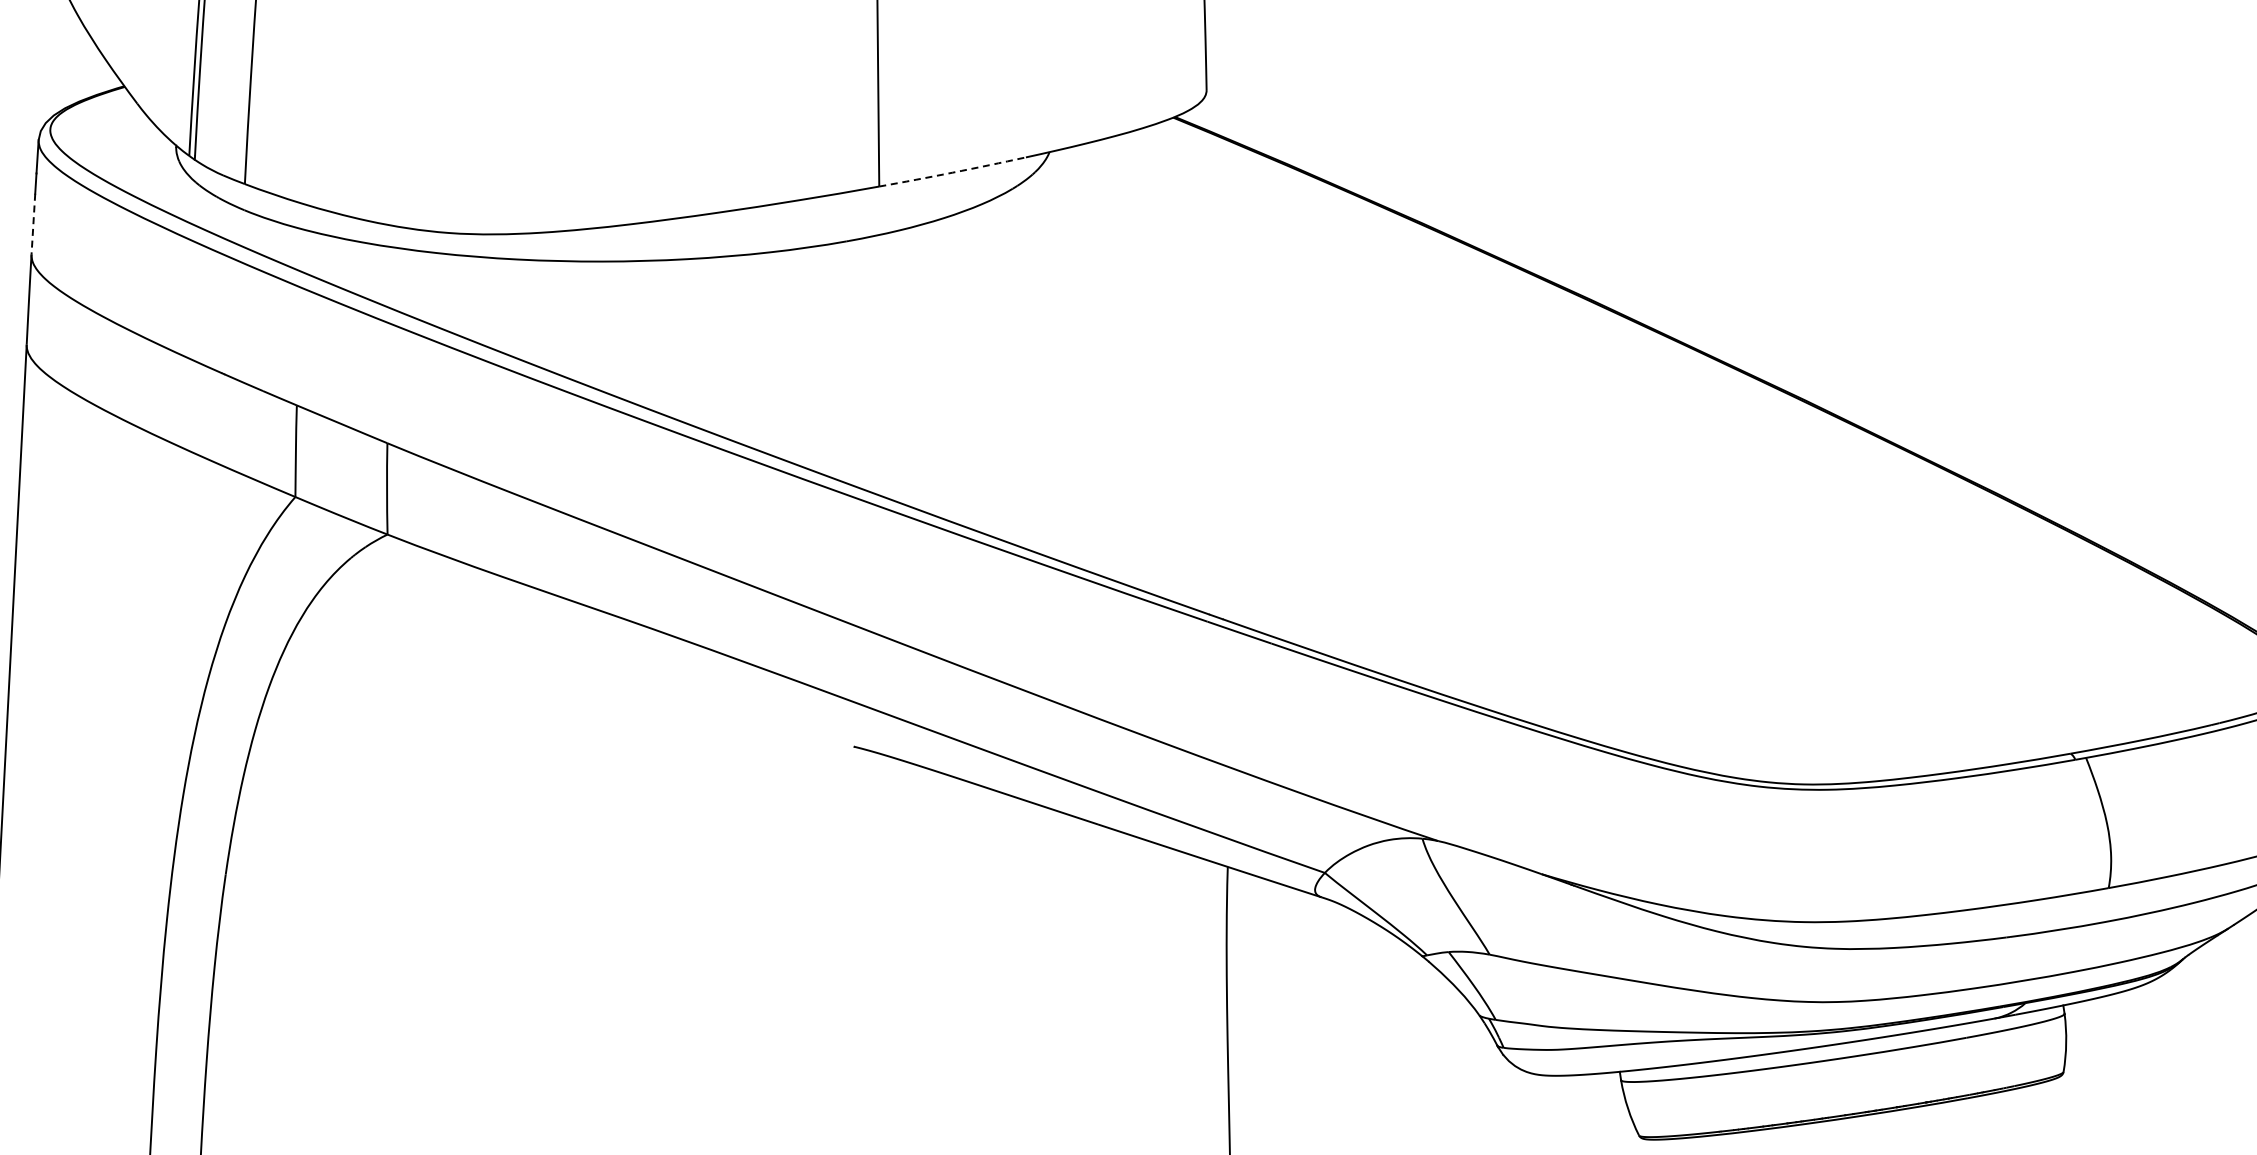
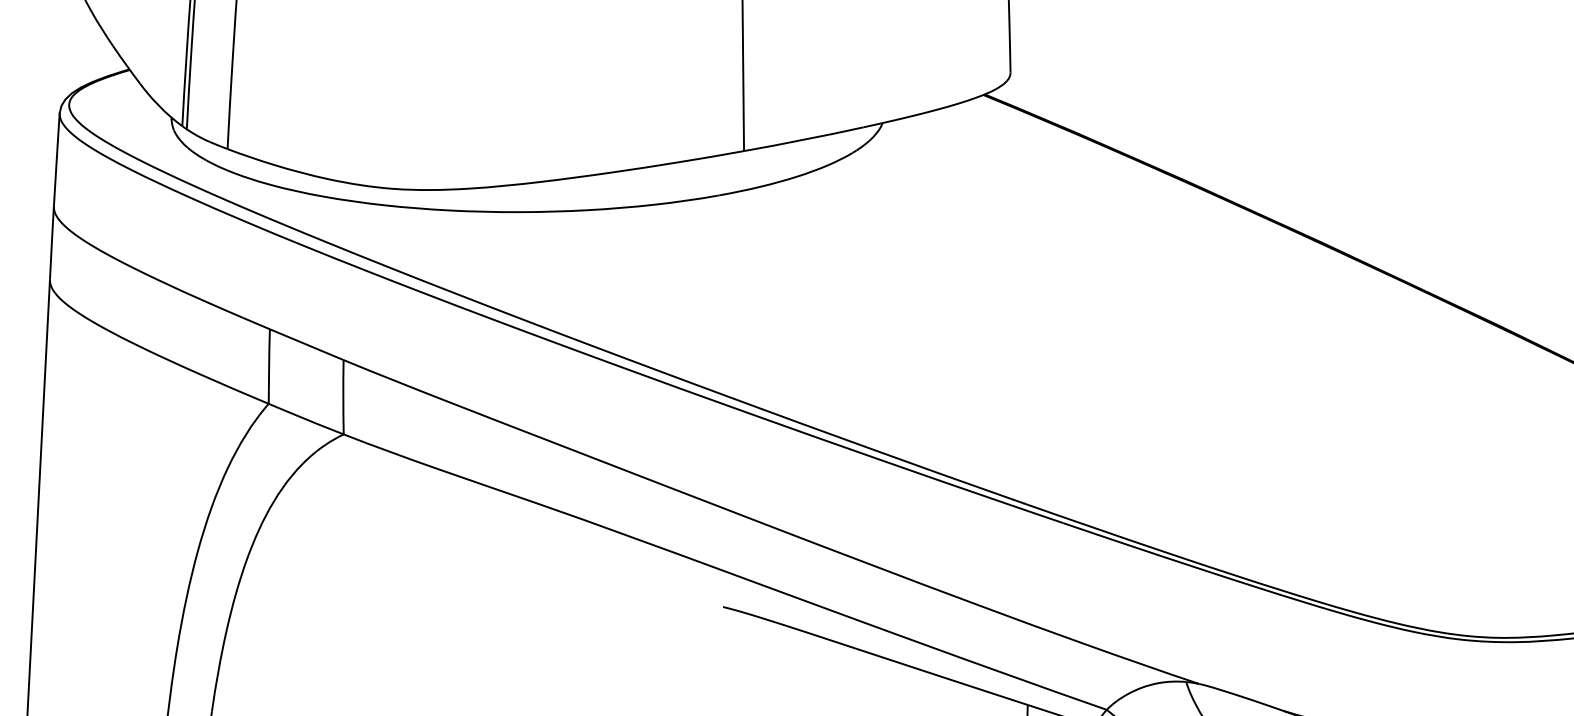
arc: (952, 172) -> (803, 139), dashed -> solid
line: (33, 225) -> (55, 182), dashed -> solid

